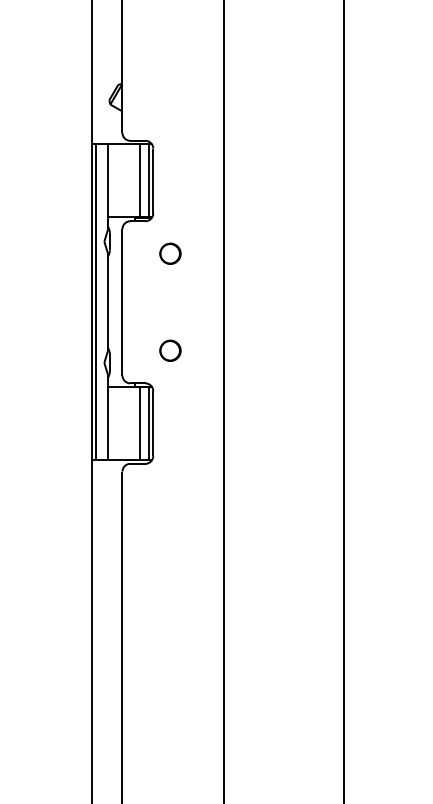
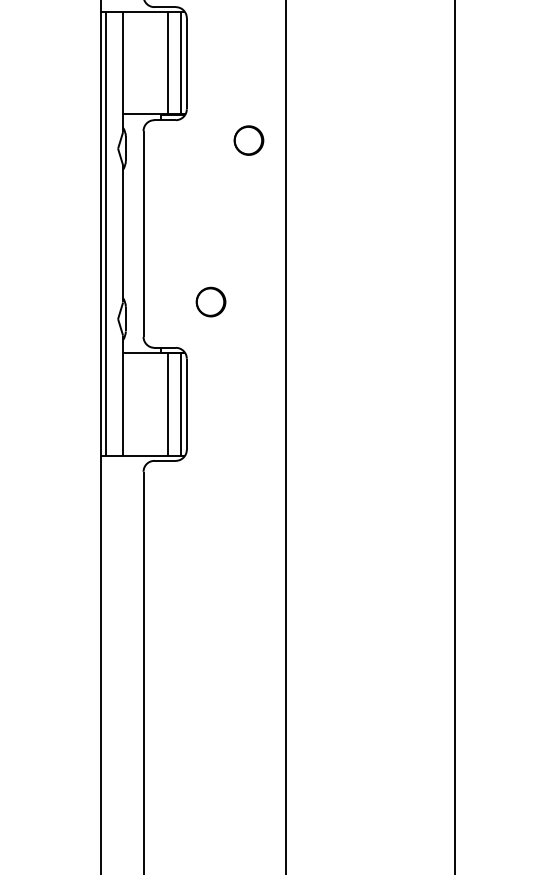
part: (170, 253) -> (248, 140), moved

